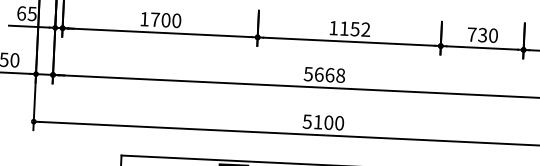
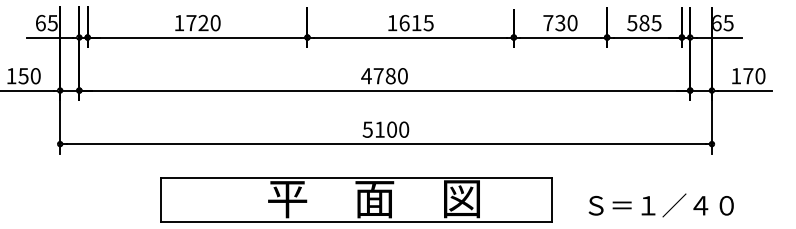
text: (166, 20) -> (203, 23), 1700 -> 1720
text: (355, 28) -> (416, 22), 1152 -> 1615
text: (324, 75) -> (384, 76), 5668 -> 4780

